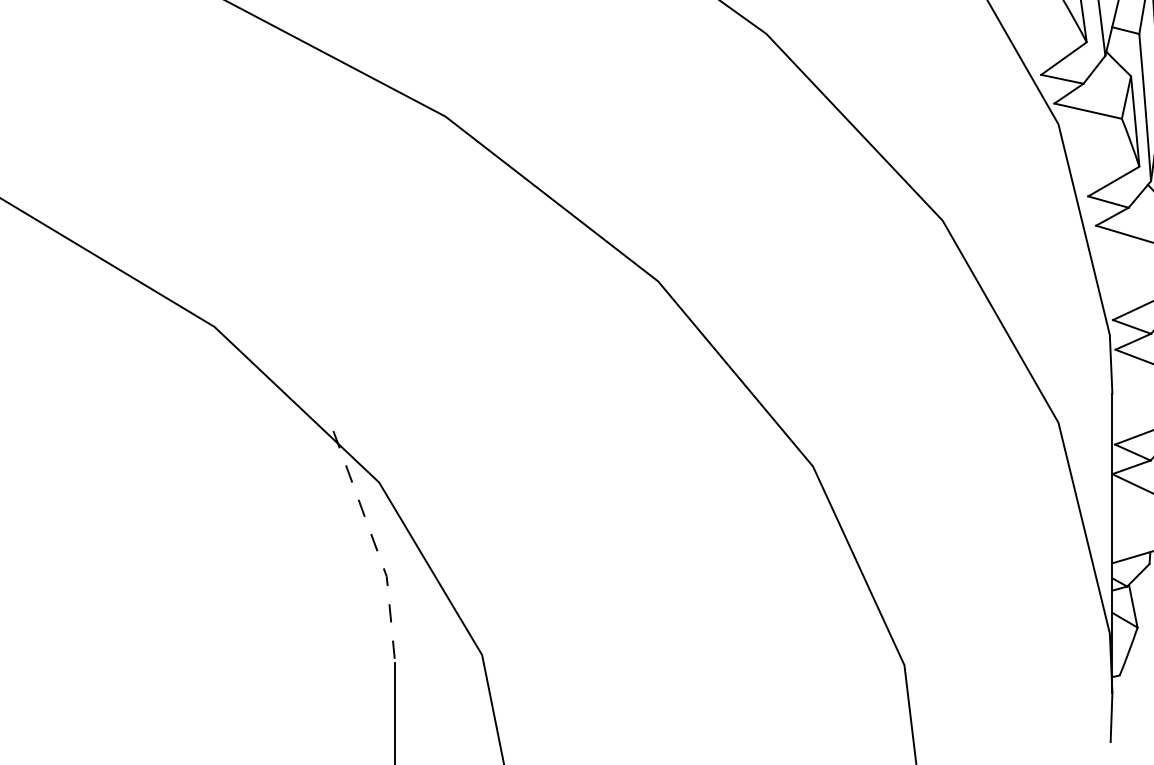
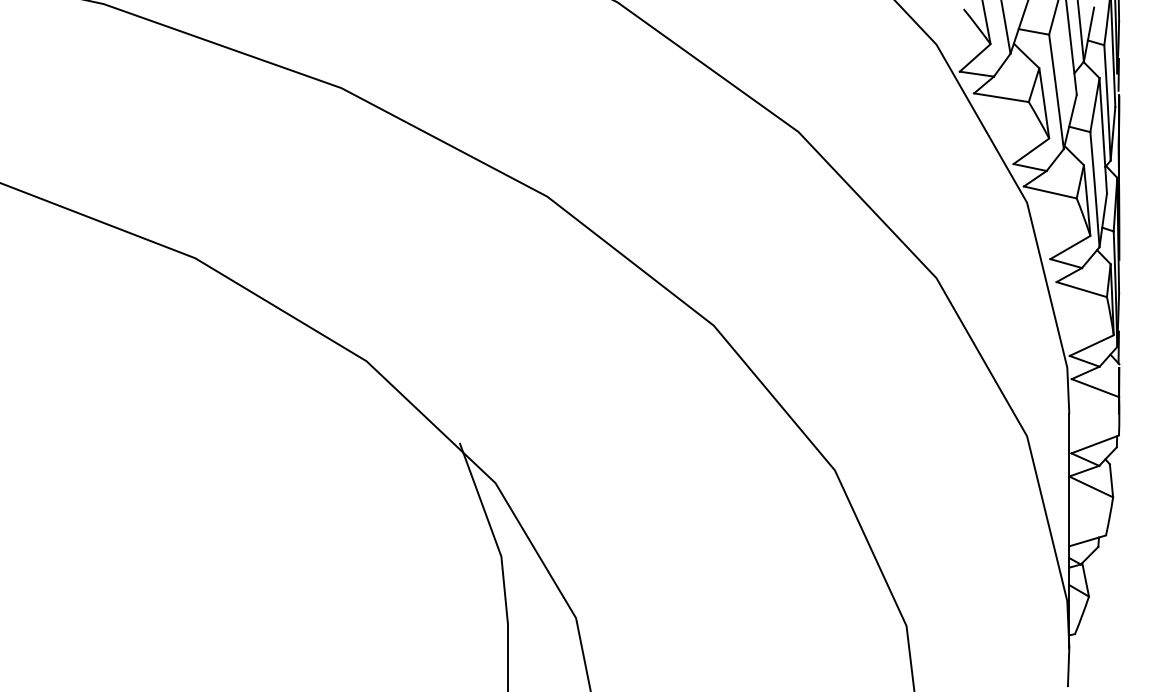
line: (375, 545) -> (492, 532), dashed -> solid

